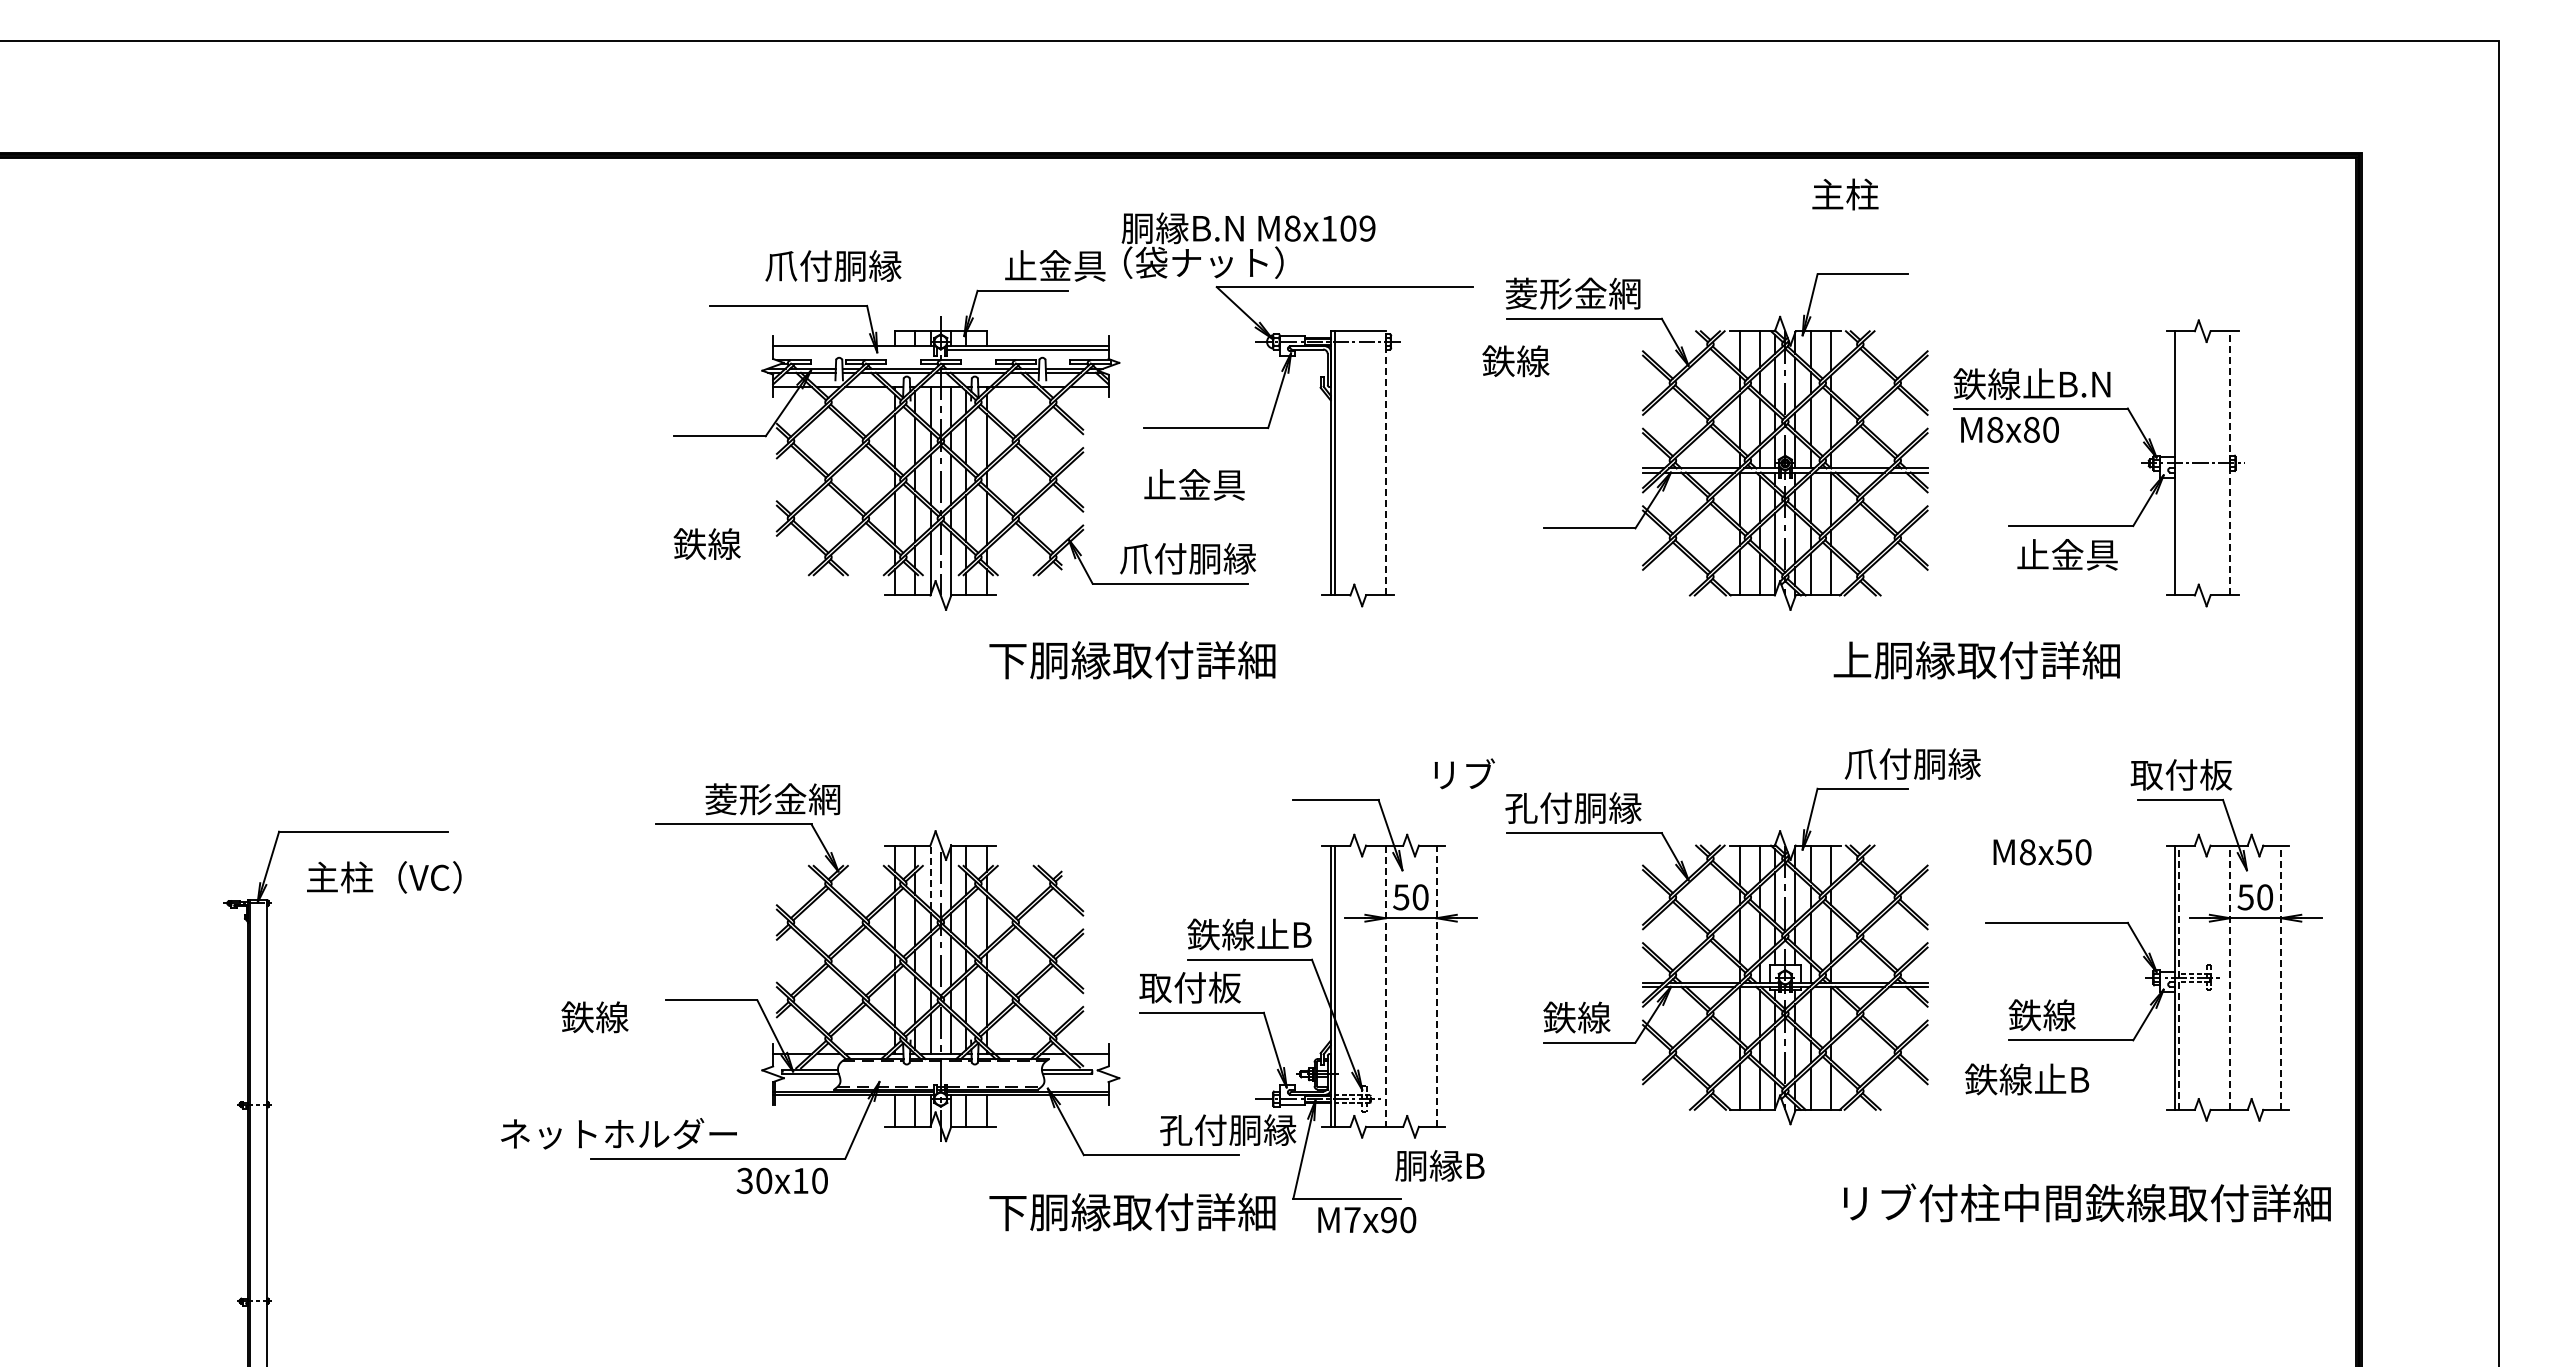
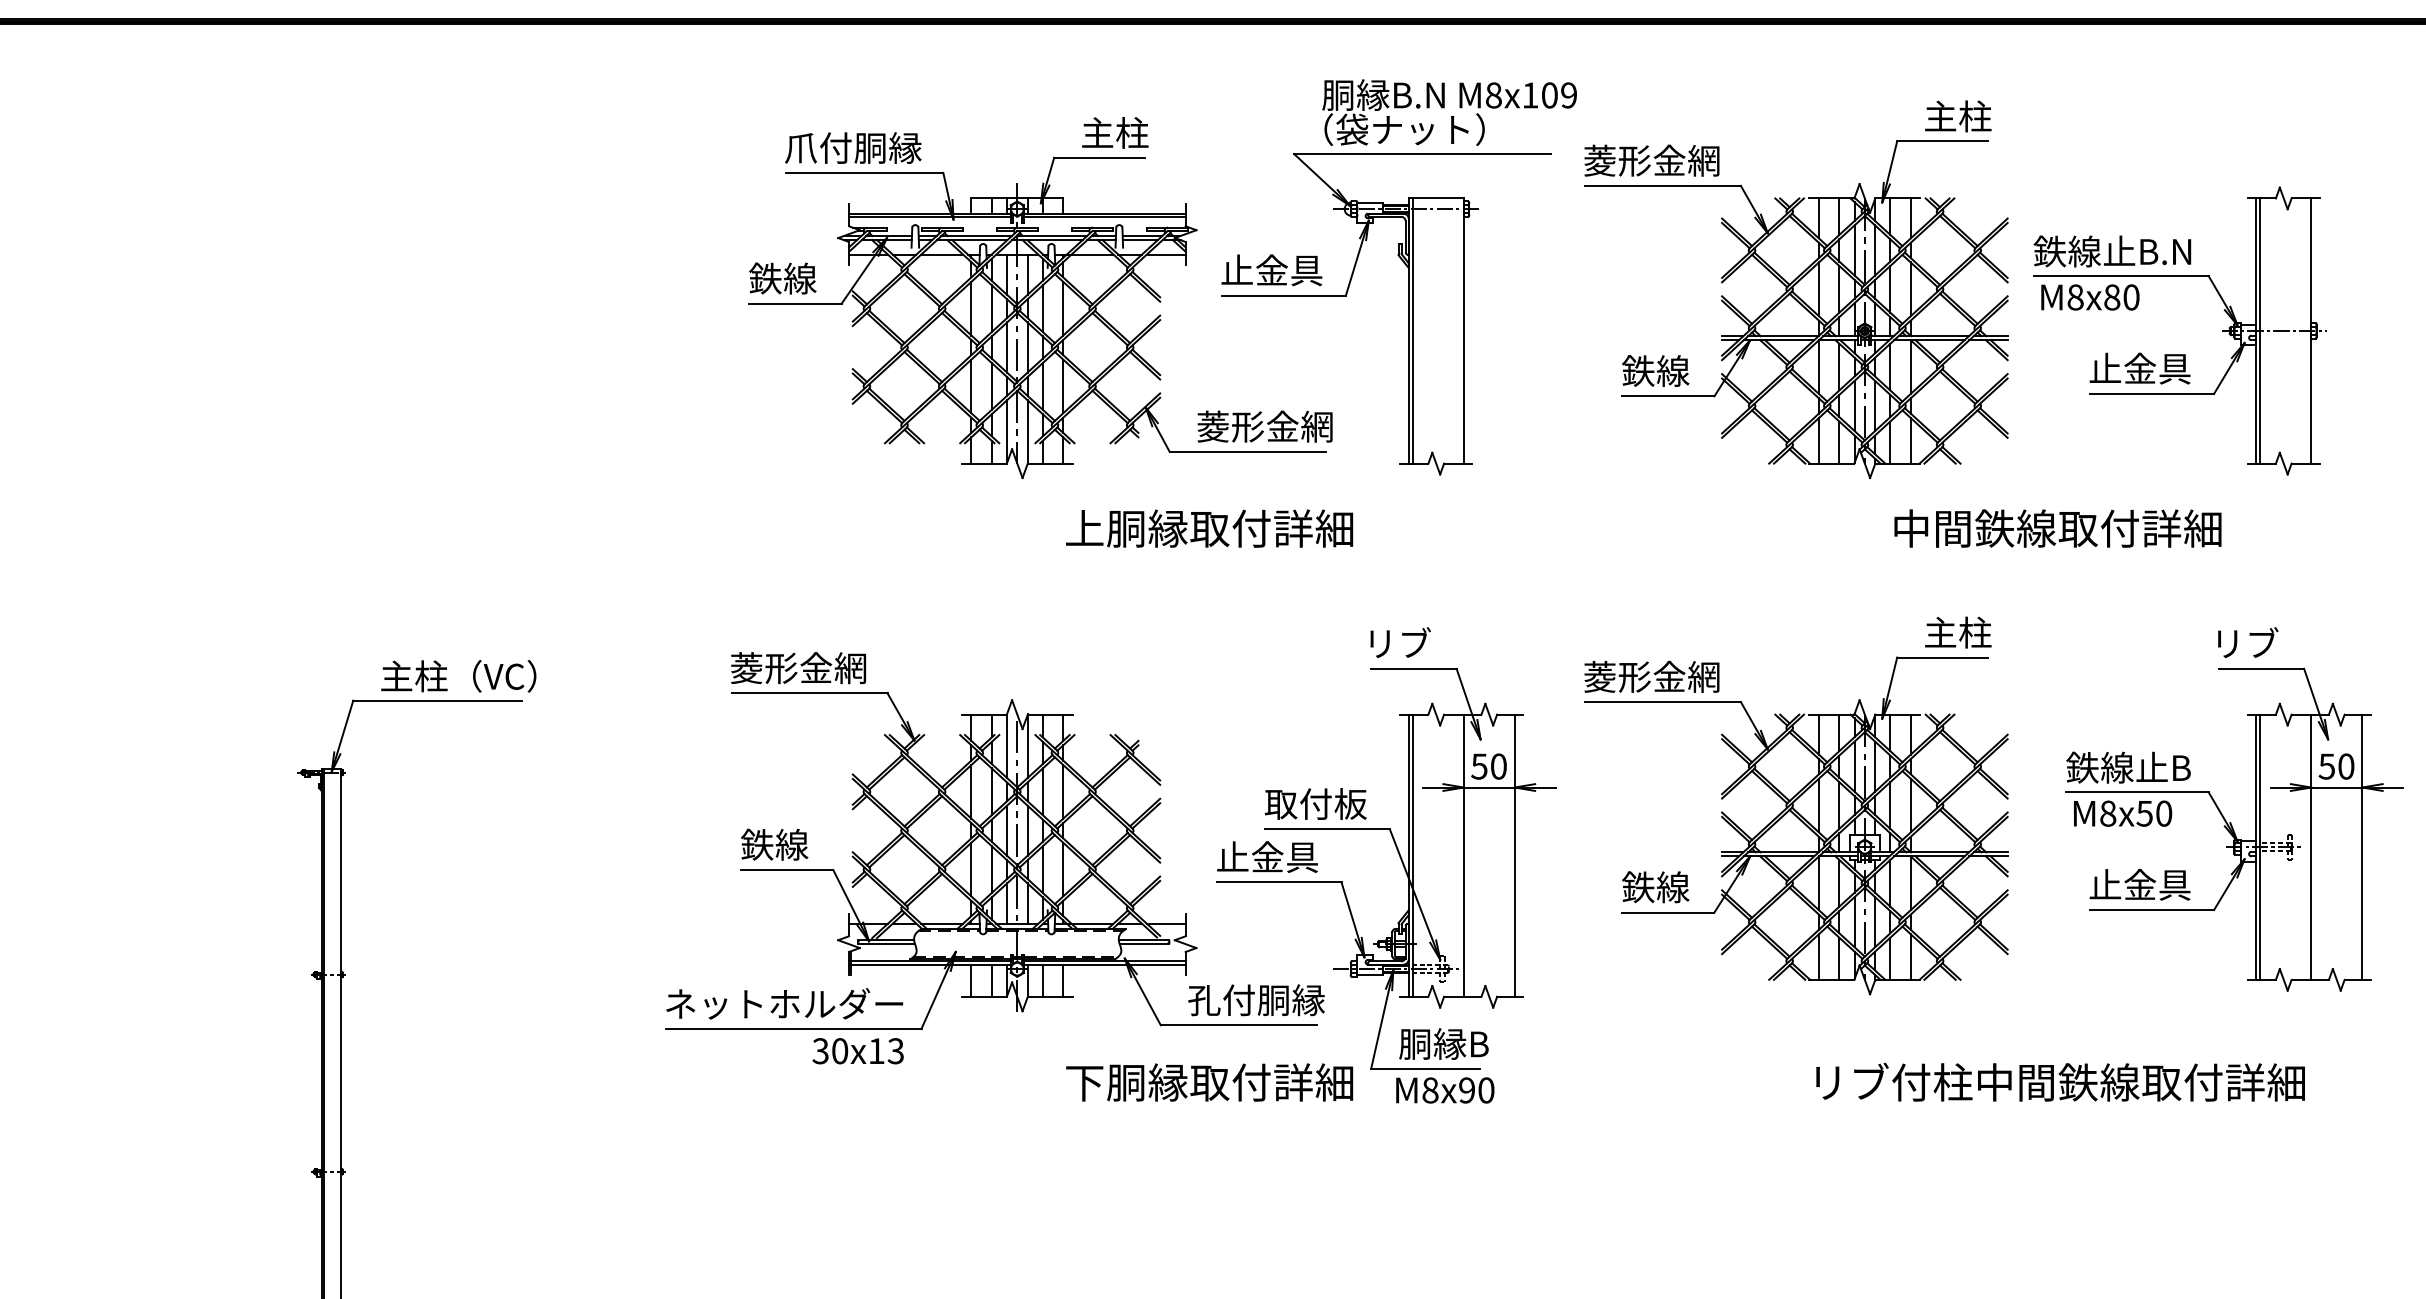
text: (1845, 194) -> (1958, 116), moved
text: (1248, 245) -> (1449, 112), moved
text: (833, 265) -> (853, 147), moved
text: (1055, 265) -> (1132, 132), 止金具 -> 主柱
line: (853, 349) -> (929, 216), added
text: (1515, 361) -> (1655, 371), moved
line: (1385, 462) -> (1463, 330), dashed -> solid
line: (2230, 462) -> (2311, 330), dashed -> solid
line: (2179, 463) -> (2260, 331), added
text: (1194, 484) -> (1271, 269), moved
text: (706, 543) -> (782, 277), moved
text: (2067, 554) -> (2140, 368), moved
text: (1188, 558) -> (1265, 426), 爪付胴縁 -> 菱形金網
text: (1007, 660) -> (1084, 528), 下胴縁取付詳細 -> 上胴縁取付詳細
text: (1977, 660) -> (2057, 528), 上胴縁取付詳細 -> 中間鉄線取付詳細
text: (1912, 763) -> (1992, 632), 爪付胴縁 -> 主柱
text: (1464, 773) -> (1400, 642), moved
text: (2181, 774) -> (2262, 643), 取付板 -> リブ
text: (772, 799) -> (798, 668), moved
text: (1573, 807) -> (1652, 676), 孔付胴縁 -> 菱形金網
text: (2042, 852) -> (2122, 813), moved
text: (384, 877) -> (458, 676), moved
line: (930, 877) -> (1006, 746), dashed -> solid
text: (1249, 934) -> (1327, 803), 鉄線止B -> 取付板
line: (2179, 977) -> (2260, 847), dashed -> solid
line: (2230, 977) -> (2311, 847), dashed -> solid
line: (2280, 977) -> (2361, 847), dashed -> solid
line: (1385, 986) -> (1463, 856), dashed -> solid
line: (1436, 986) -> (1514, 856), dashed -> solid
text: (1189, 987) -> (1266, 857), 取付板 -> 止金具
text: (2058, 1015) -> (2139, 885), 鉄線 -> 止金具
text: (594, 1017) -> (774, 845), moved
text: (2027, 1079) -> (2128, 767), moved
text: (1228, 1129) -> (1256, 999), moved
text: (618, 1133) -> (784, 1003), moved
text: (1439, 1165) -> (1443, 1043), moved
text: (819, 1180) -> (895, 1050), 30x10 -> 30x13
text: (2087, 1202) -> (2060, 1081), moved
text: (1352, 1220) -> (1430, 1090), M7x90 -> M8x90

